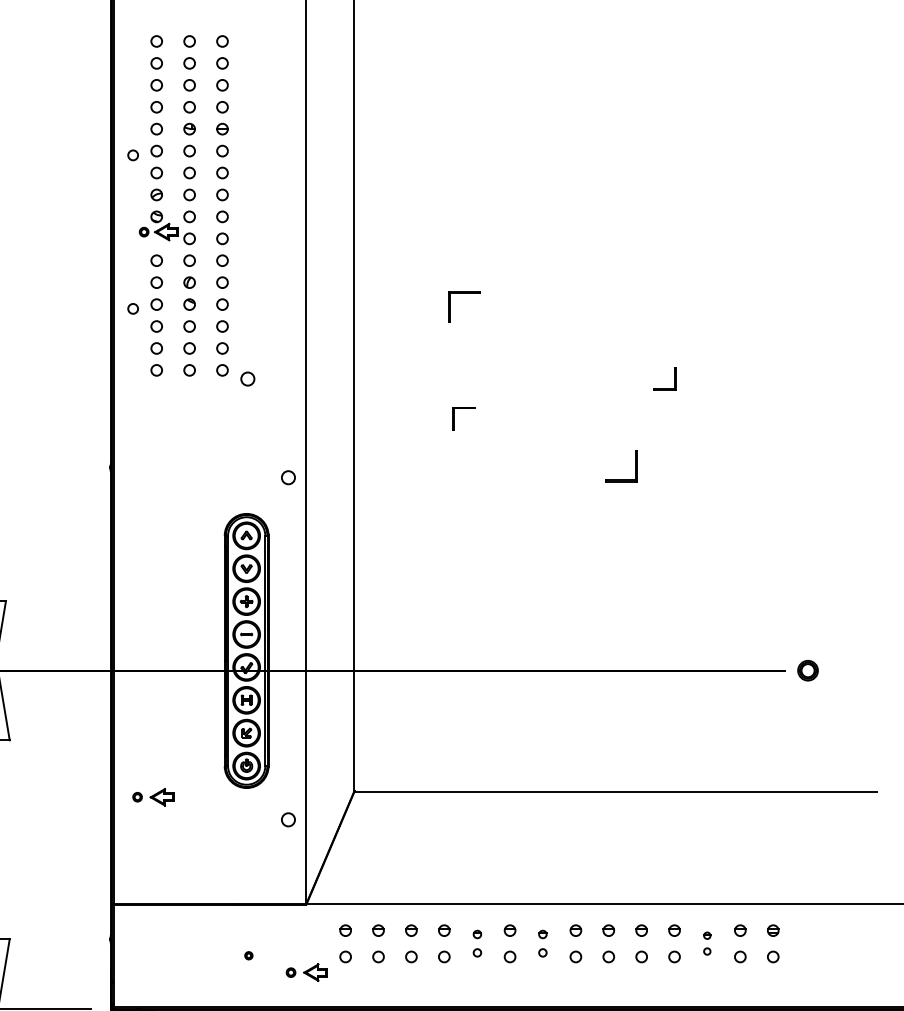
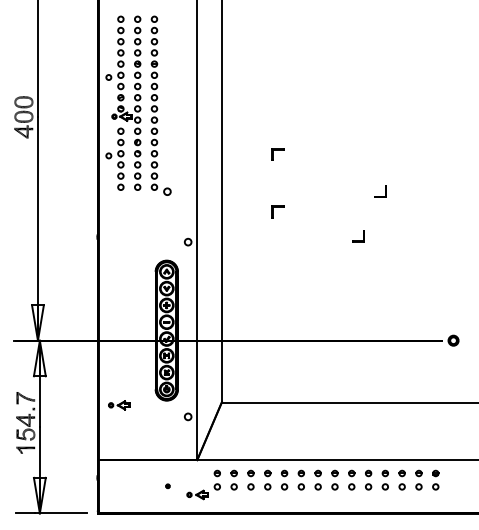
part: (463, 306) -> (277, 154), size x0.71
part: (621, 466) -> (358, 236), size x0.71
part: (477, 942) -> (284, 479), size x1.43
part: (541, 942) -> (317, 479), size x1.43
part: (706, 942) -> (401, 479), size x1.67

